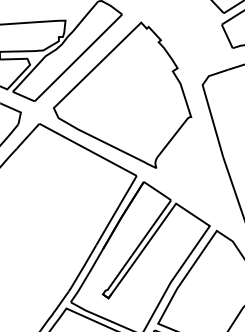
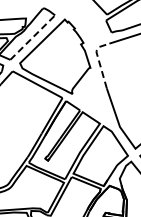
line: (78, 57) -> (32, 37), solid -> dashed
line: (206, 102) -> (98, 60), solid -> dashed

